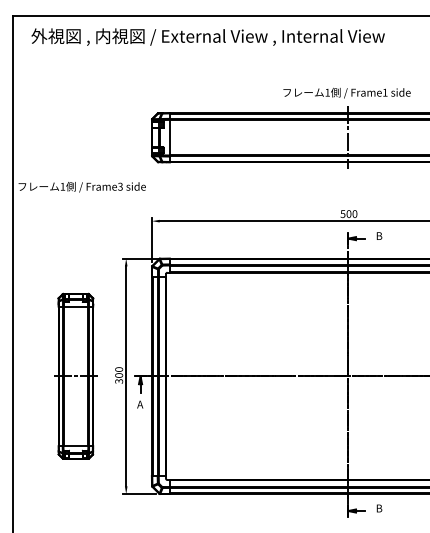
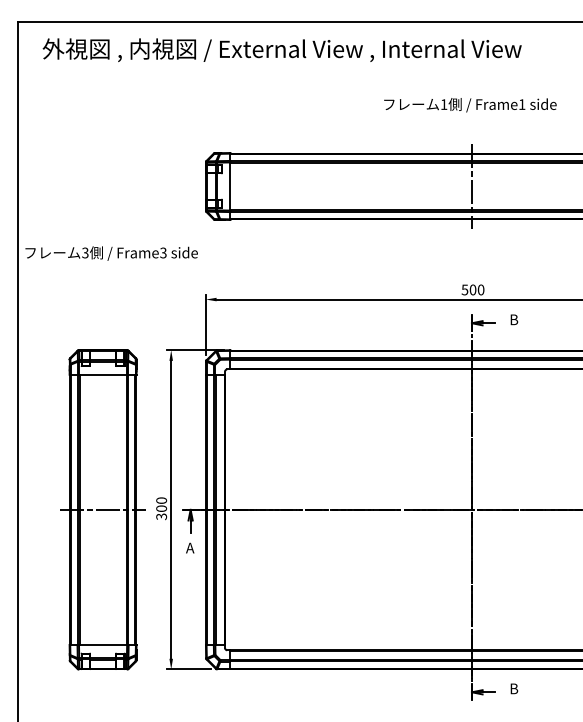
text: (347, 93) -> (470, 105), moved
text: (62, 186) -> (85, 252), 1 -> 3
part: (75, 376) -> (102, 509), size x1.43

